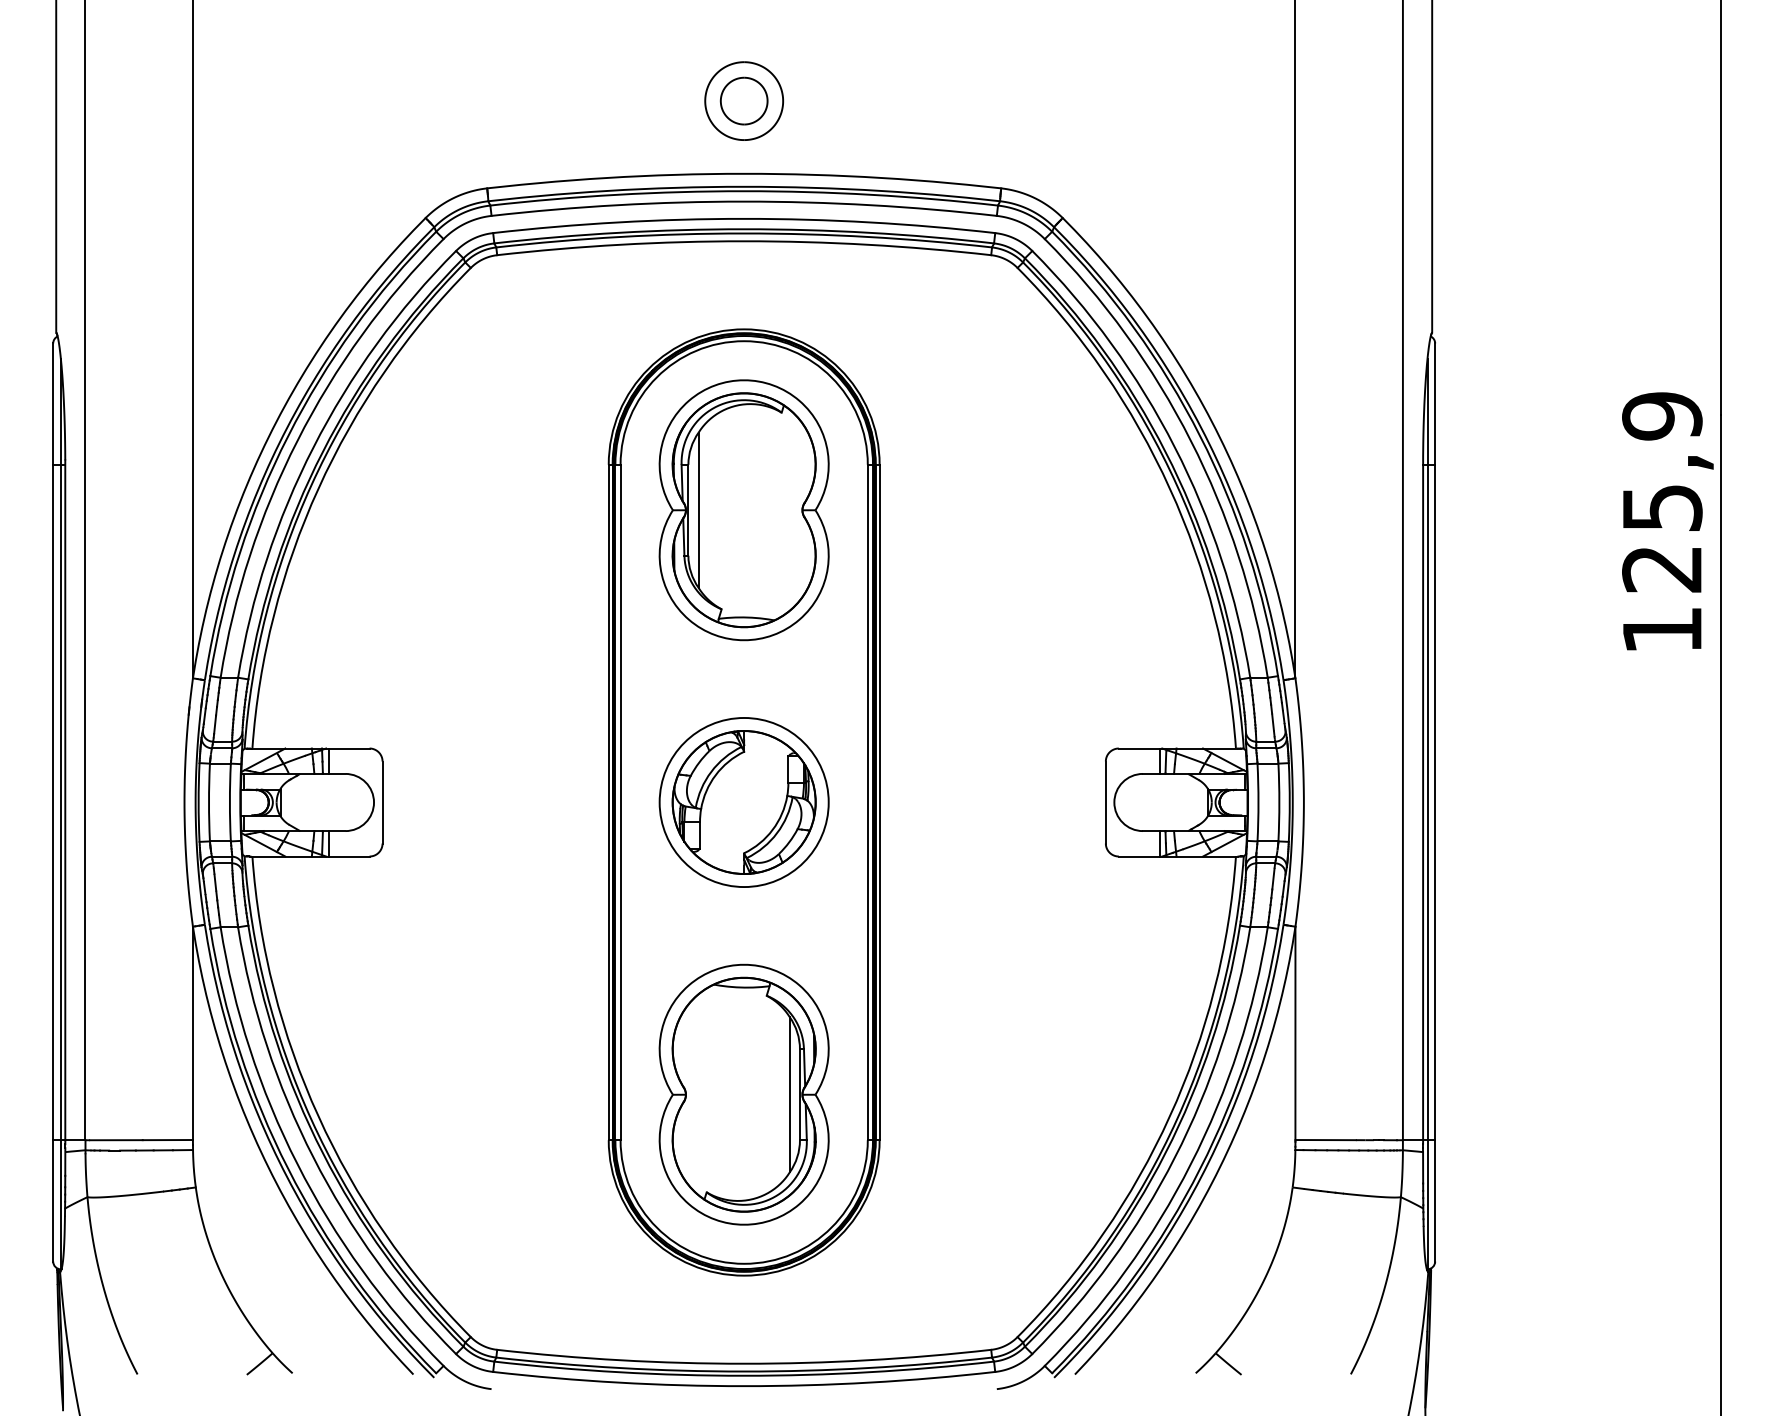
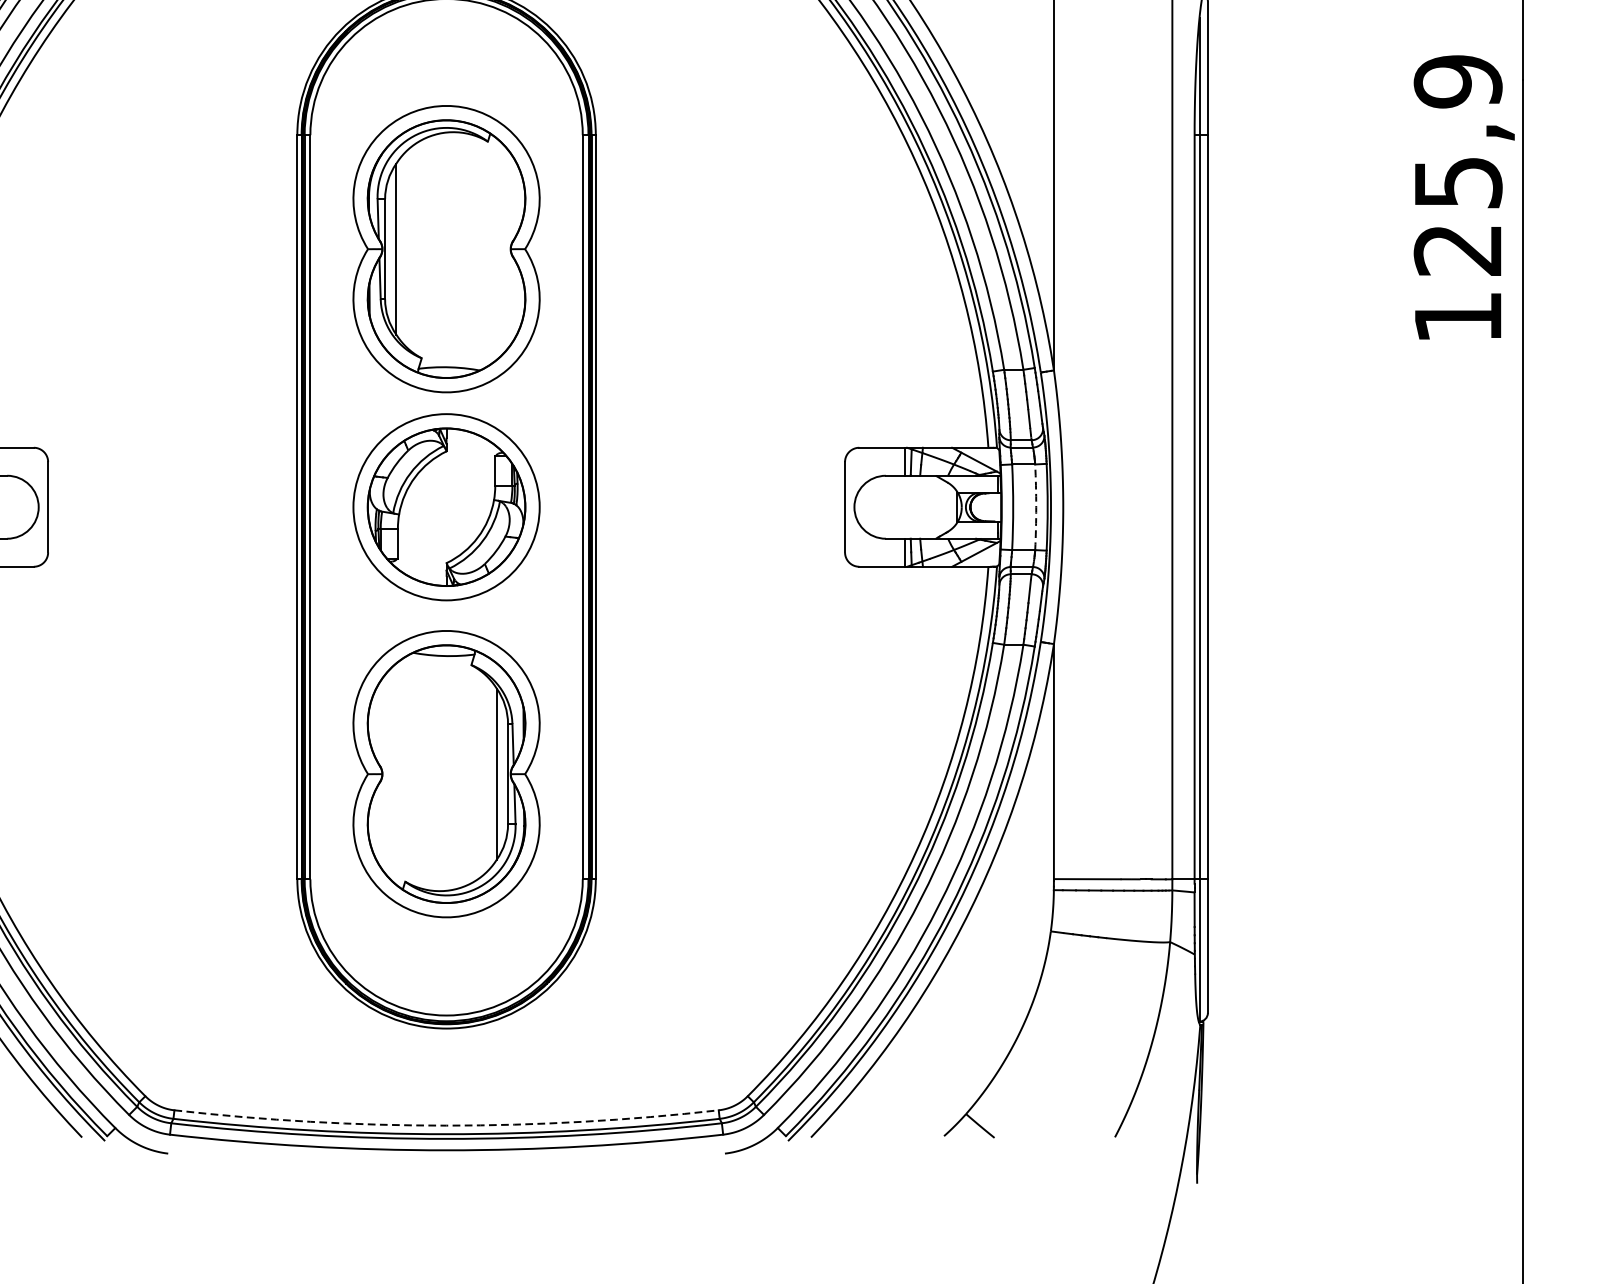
part: (743, 510) -> (445, 249), moved
arc: (1279, 802) -> (1036, 507), solid -> dashed
part: (743, 1094) -> (445, 773), moved
arc: (744, 1363) -> (446, 1125), solid -> dashed

